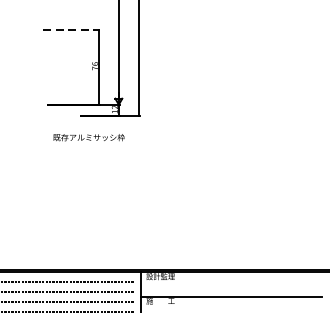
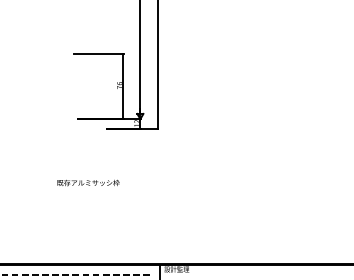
line: (72, 29) -> (99, 53), dashed -> solid
text: (89, 137) -> (88, 182), moved

